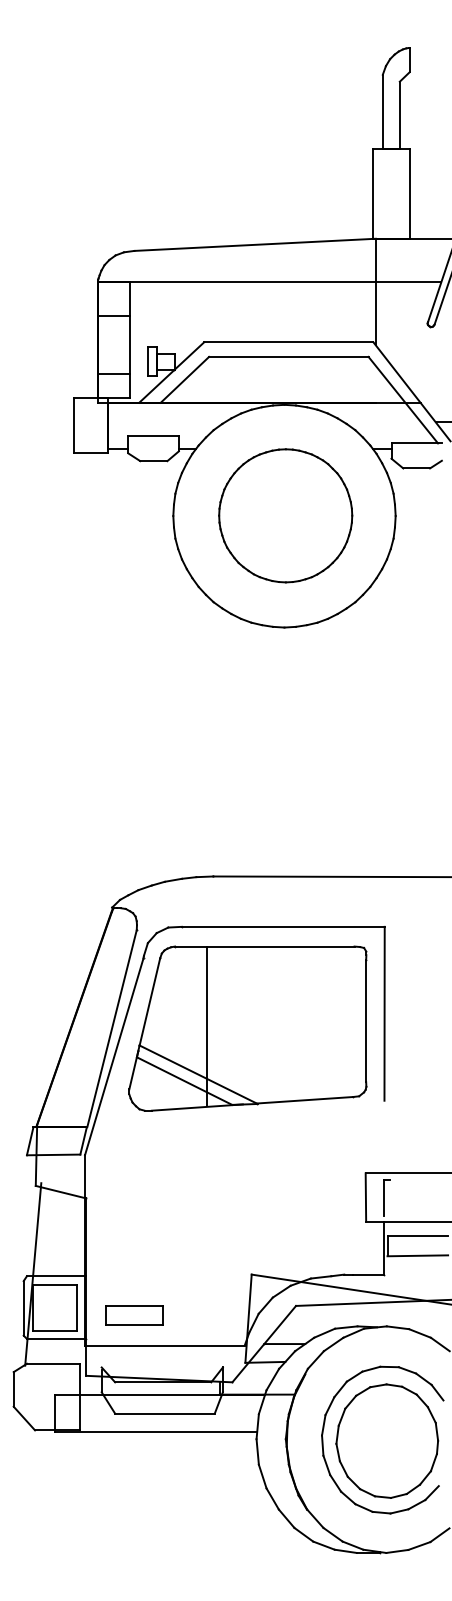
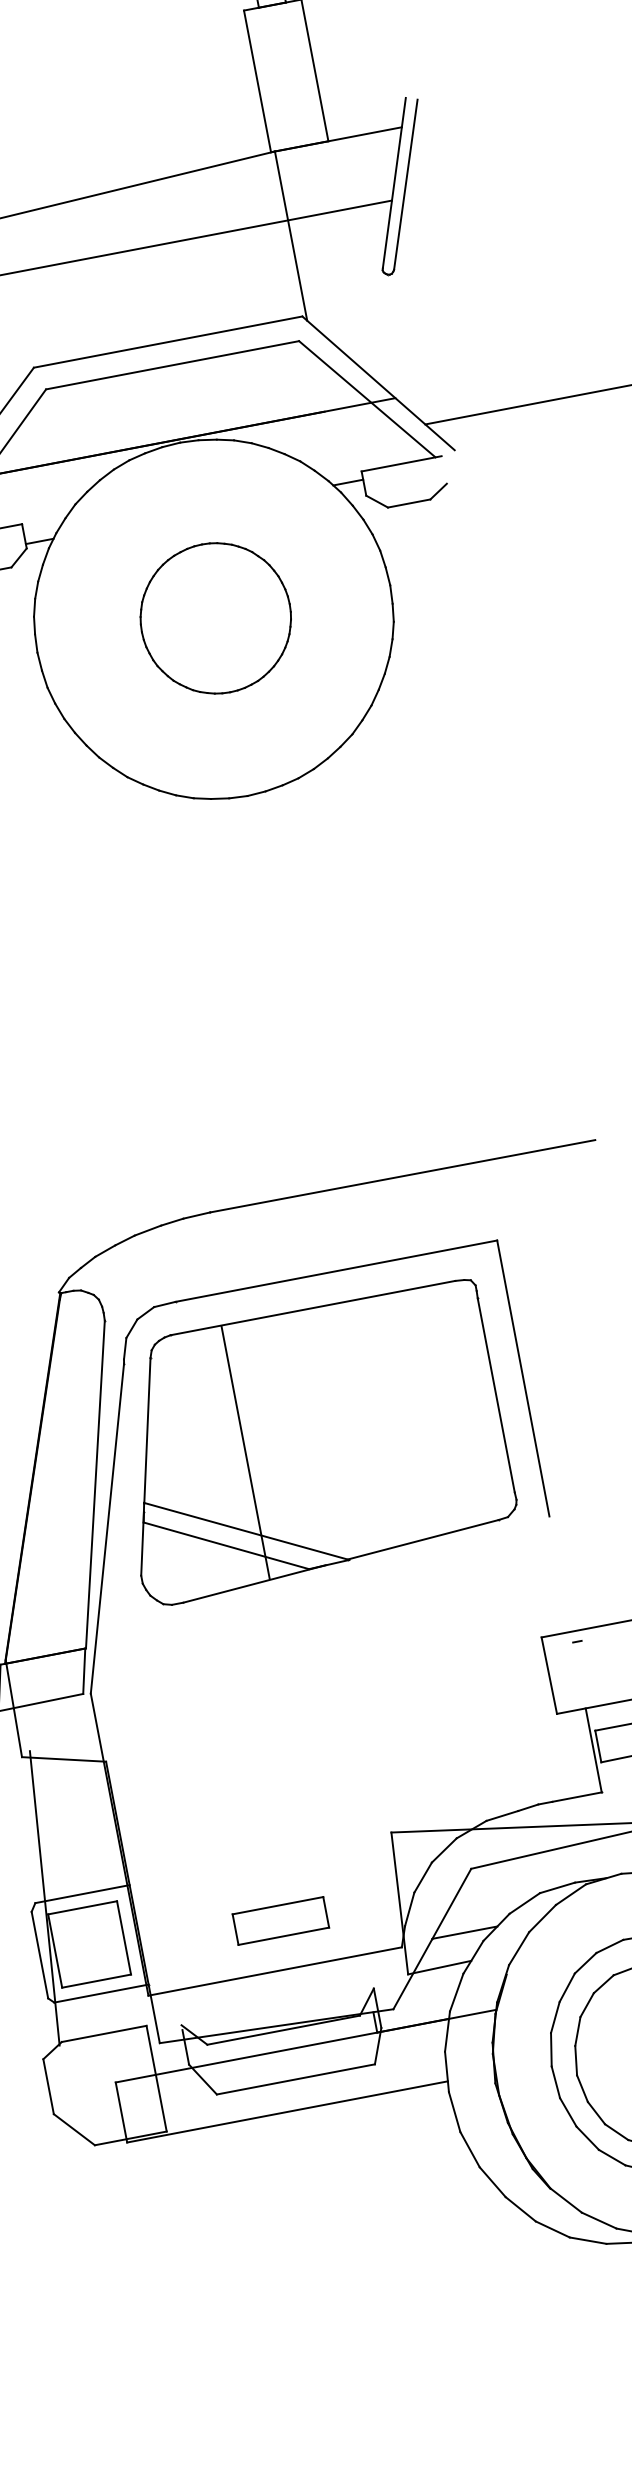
part: (285, 515) -> (215, 617), size x0.7
line: (384, 1198) -> (579, 1671), removed
part: (134, 1315) -> (281, 1920), moved

